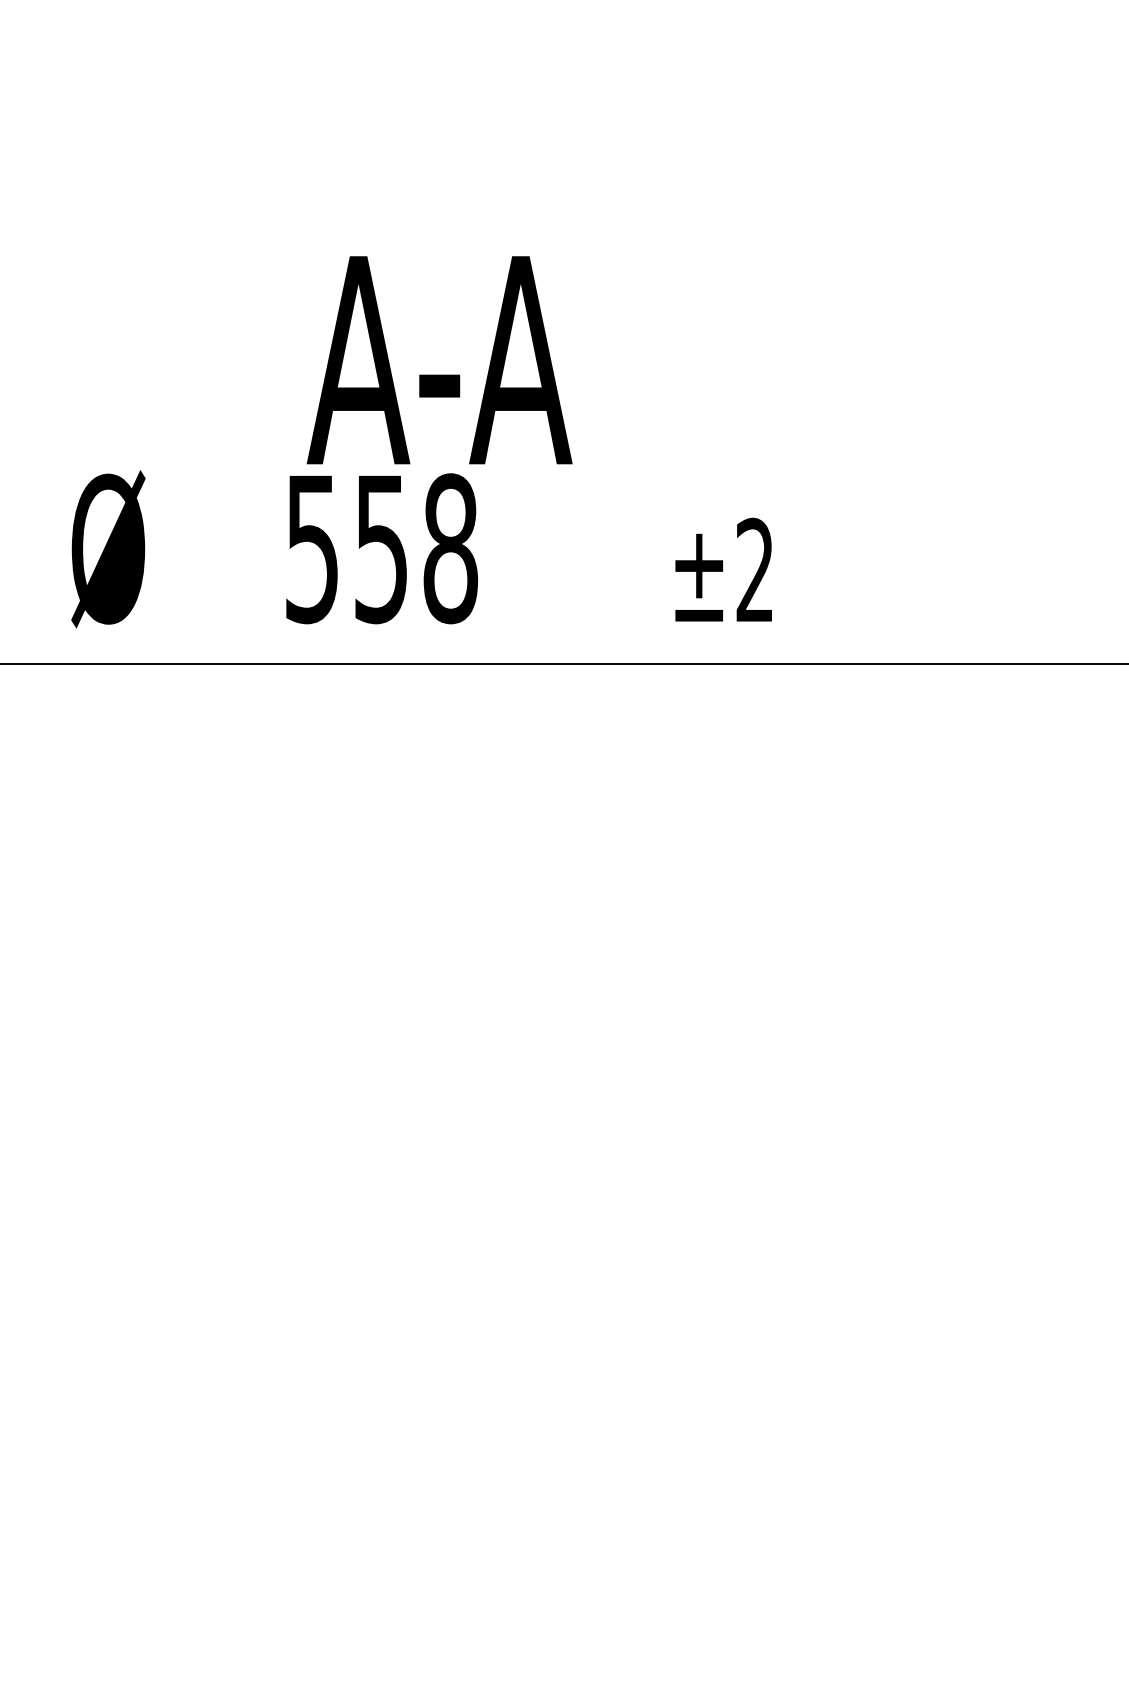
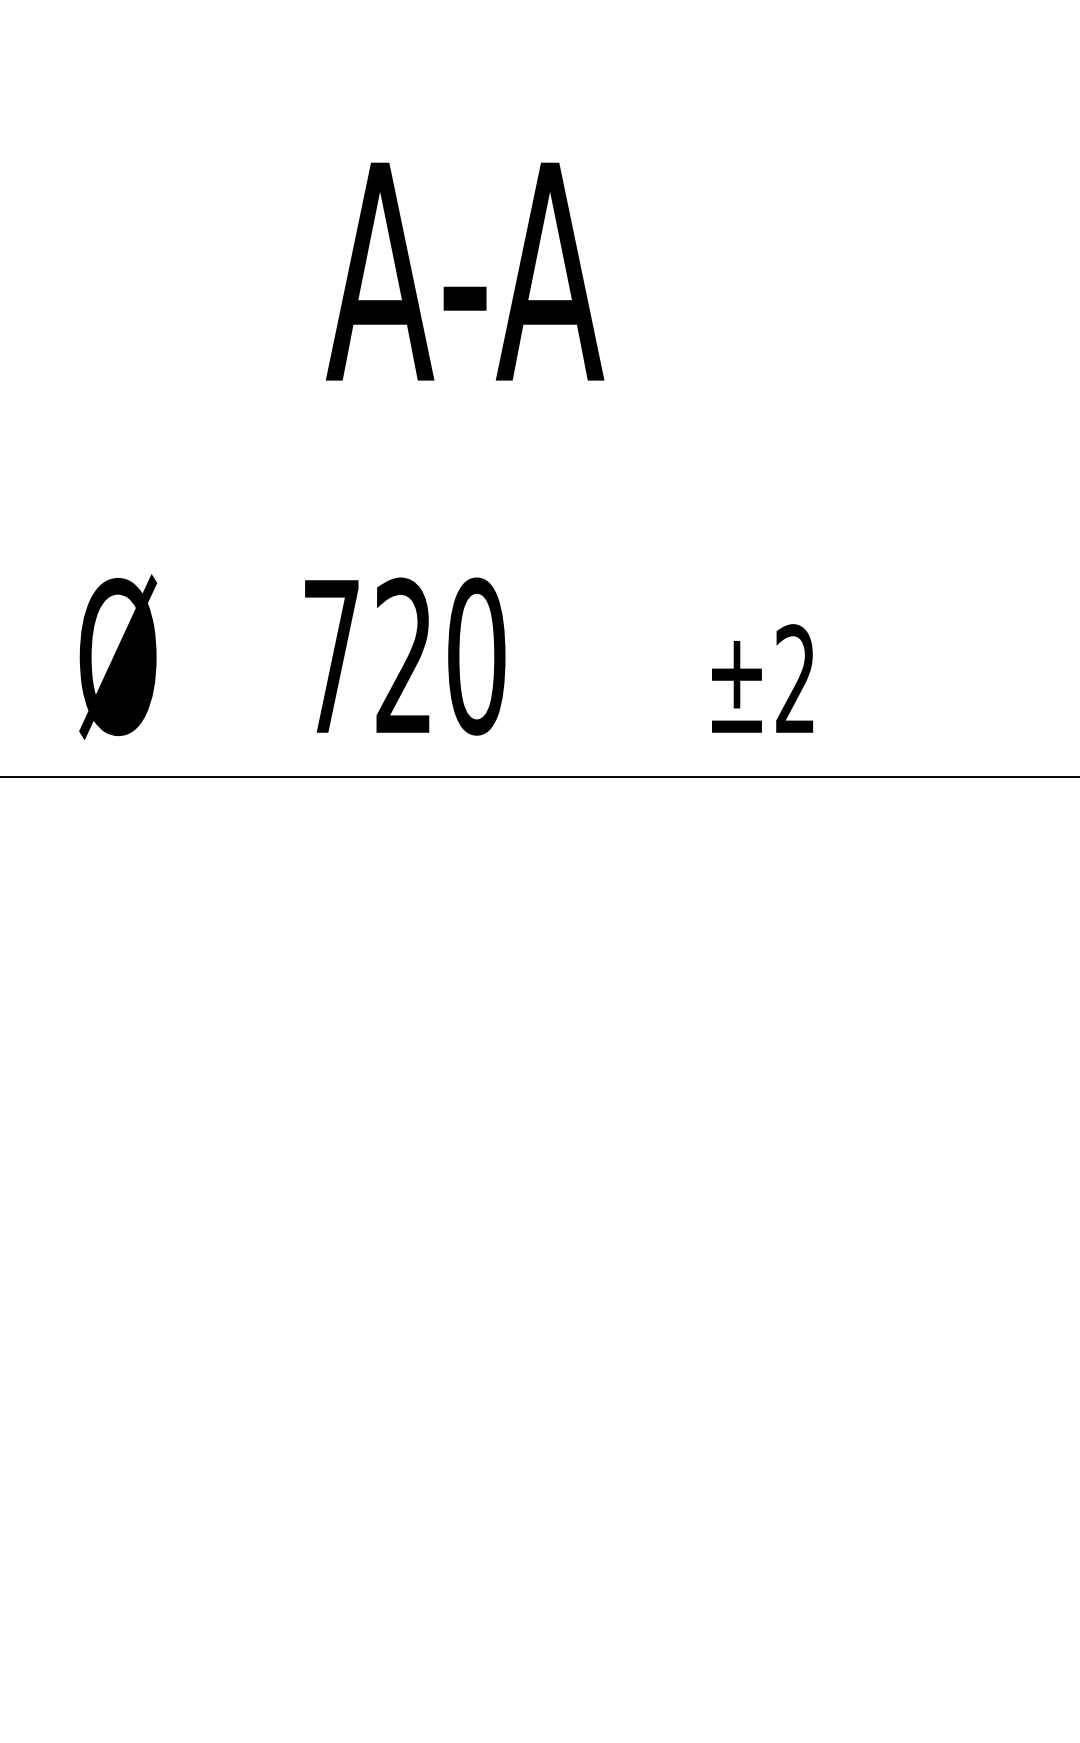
text: (439, 360) -> (464, 271), moved
text: (382, 548) -> (405, 656), 558 -> 720

